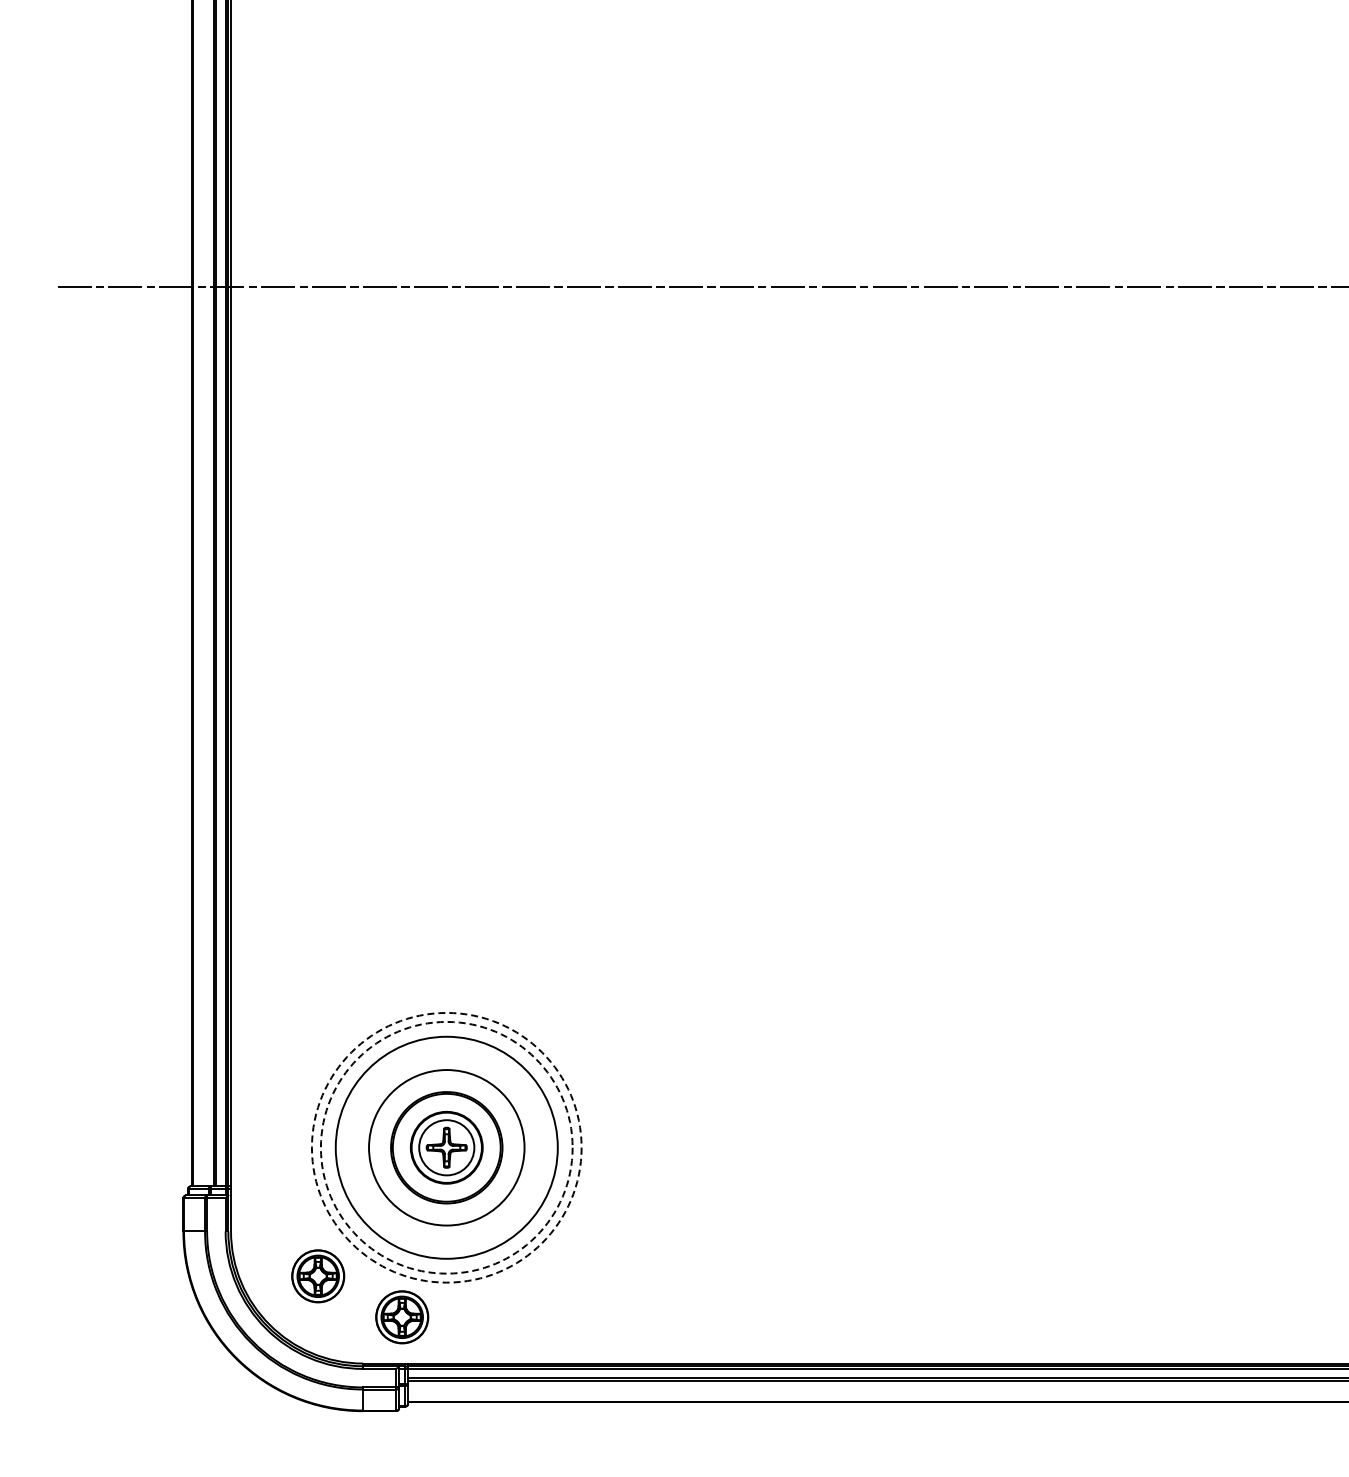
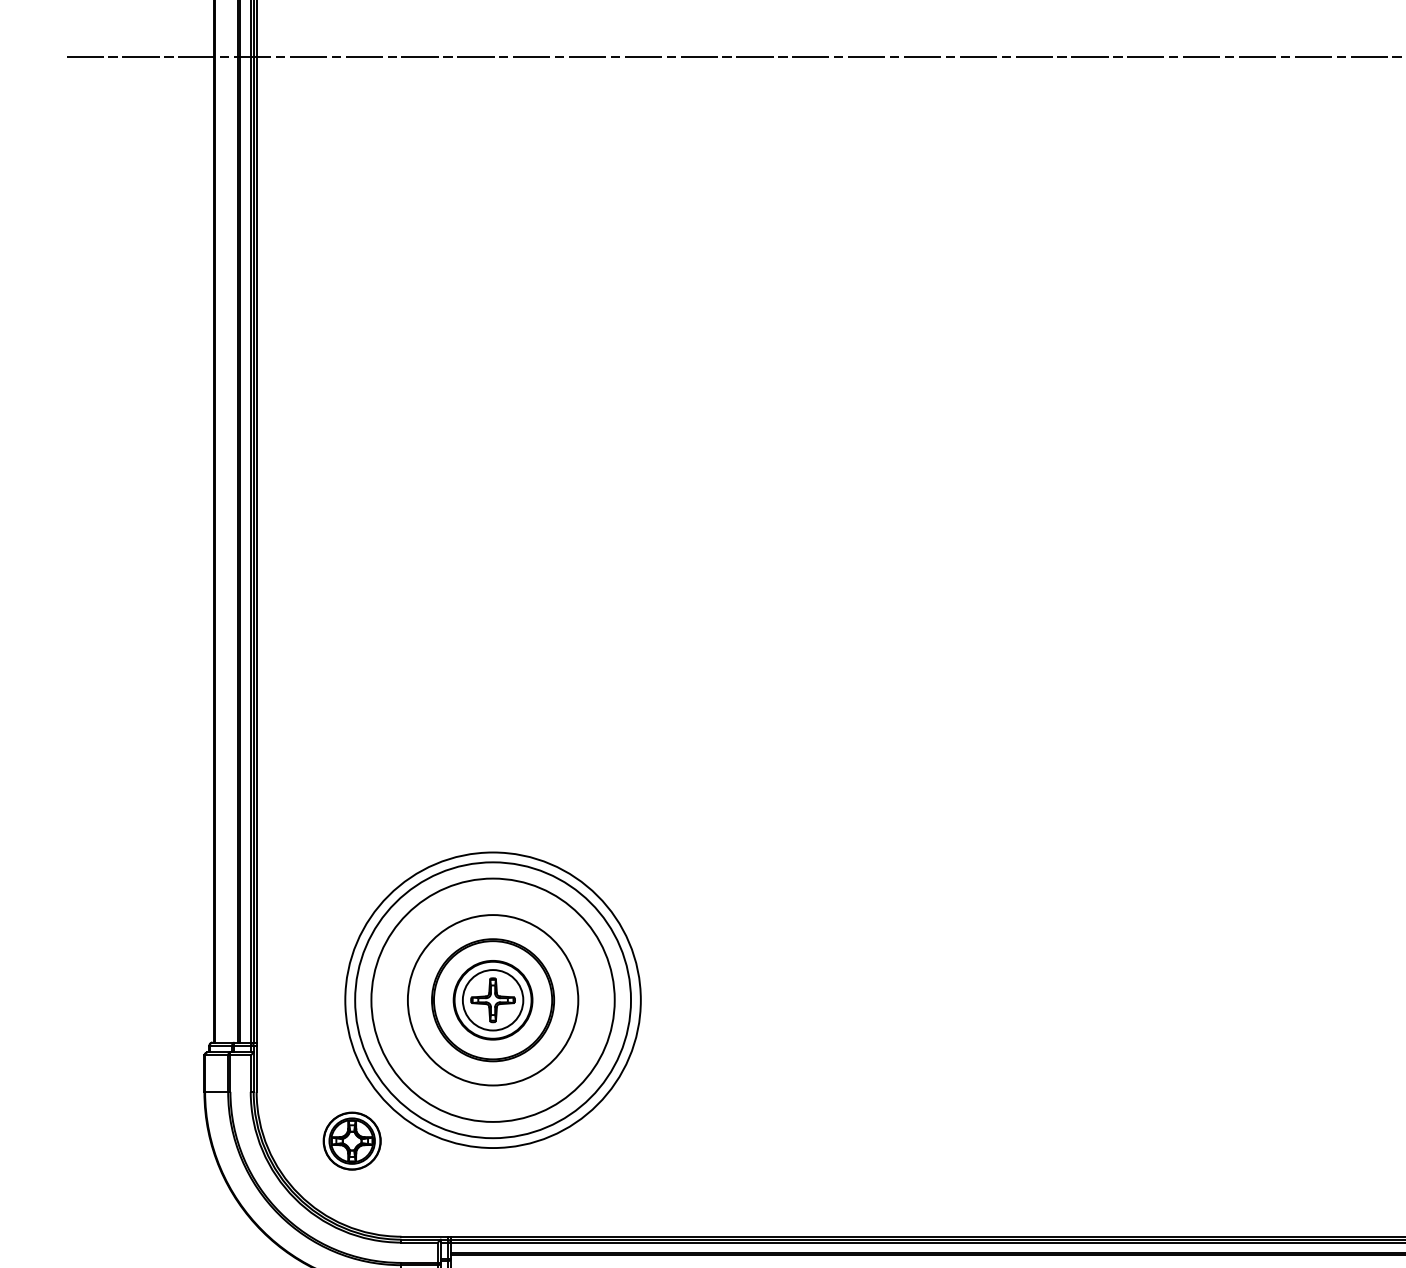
circle: (446, 1147) -> (492, 999), dashed -> solid
circle: (446, 1147) -> (492, 999), dashed -> solid
part: (402, 1317) -> (444, 1186), removed

